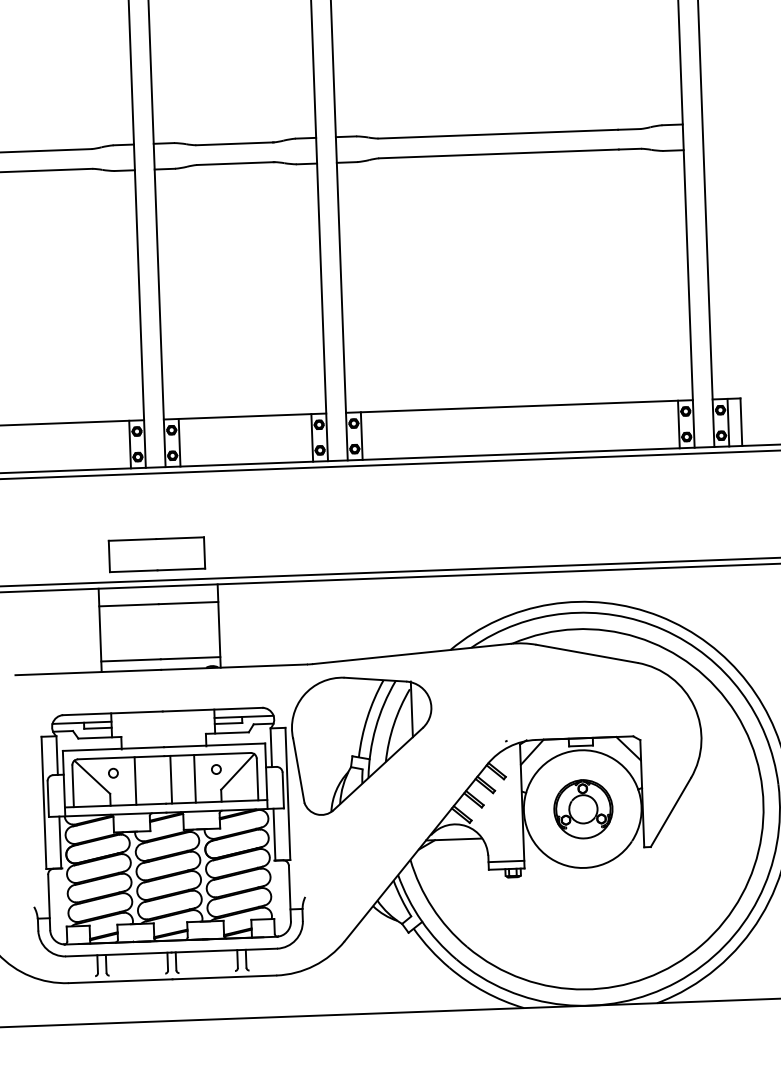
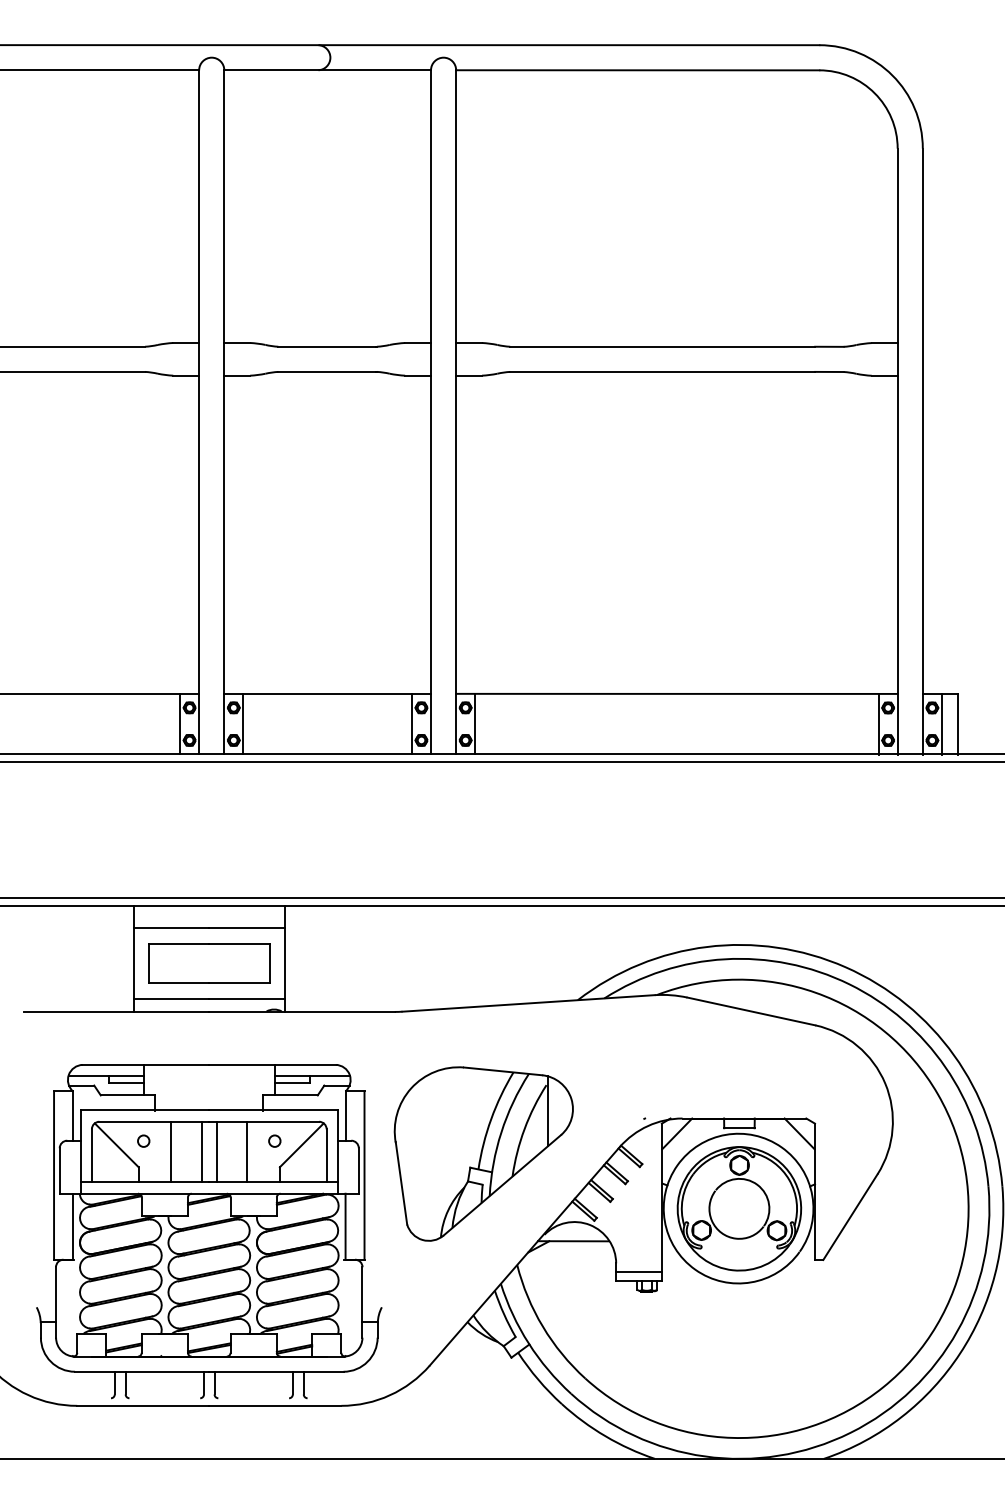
part: (157, 554) -> (209, 963), moved
part: (362, 744) -> (483, 1153), moved
line: (159, 779) -> (201, 1151), added
part: (583, 809) -> (739, 1208), size x1.67

